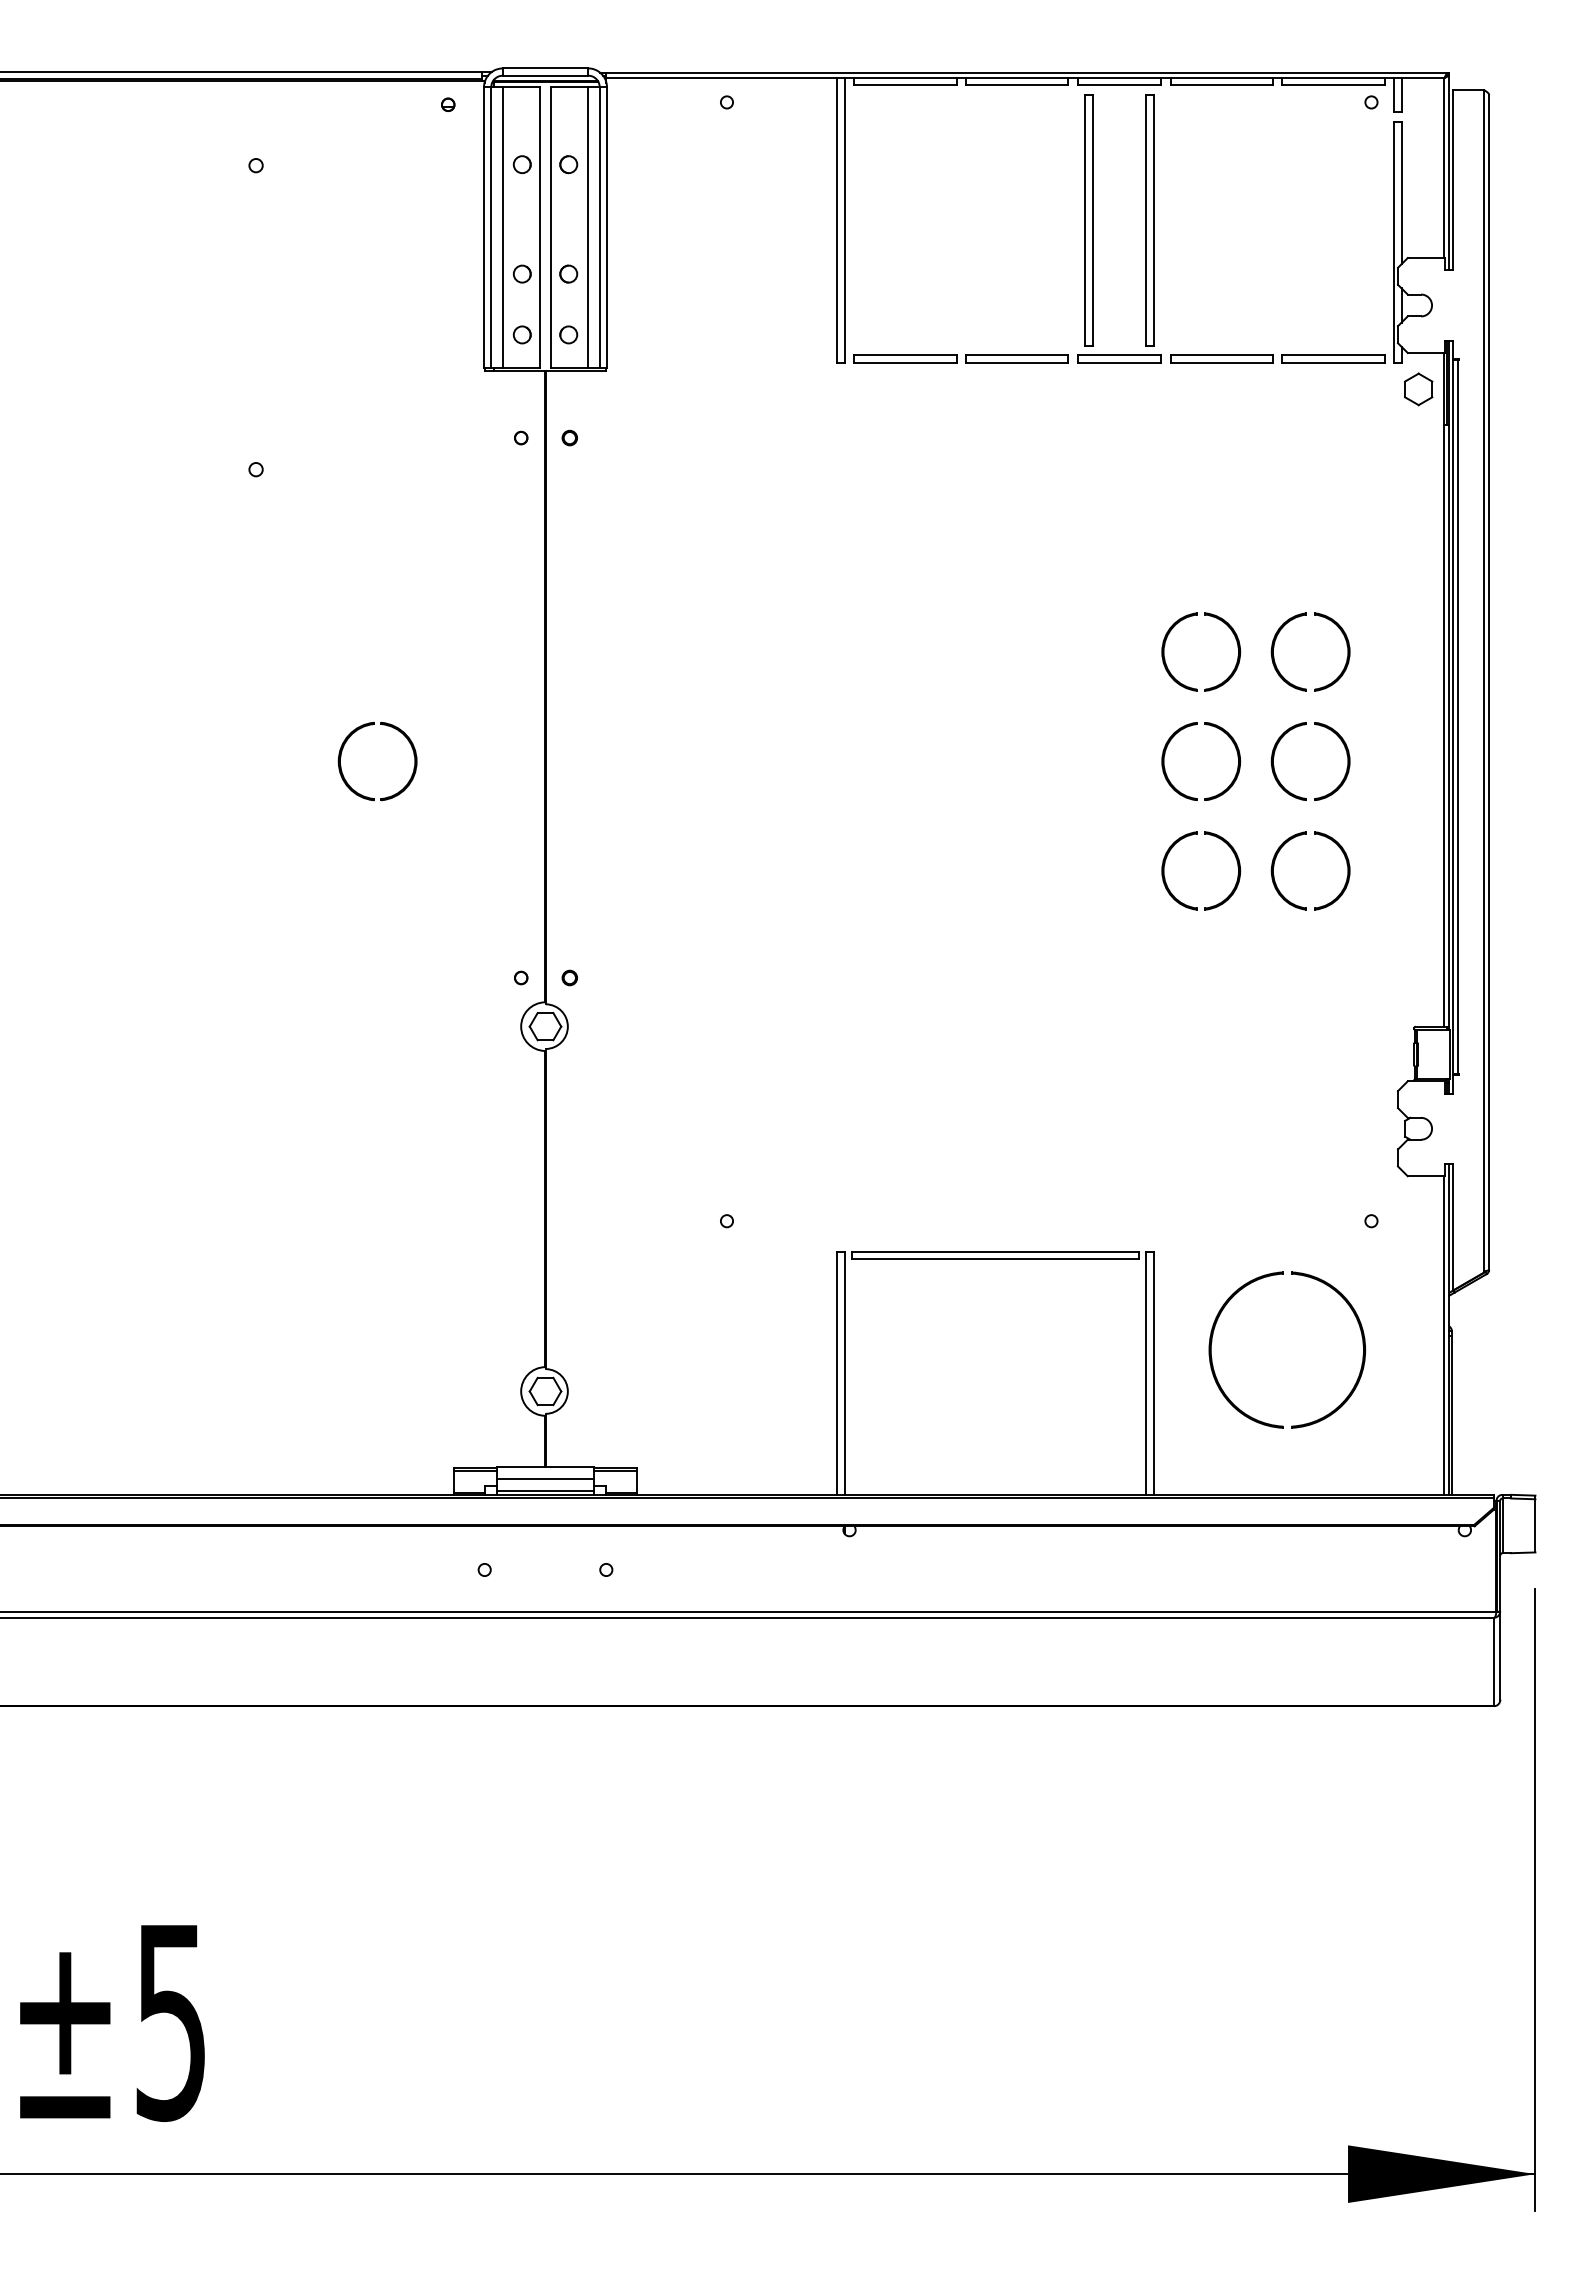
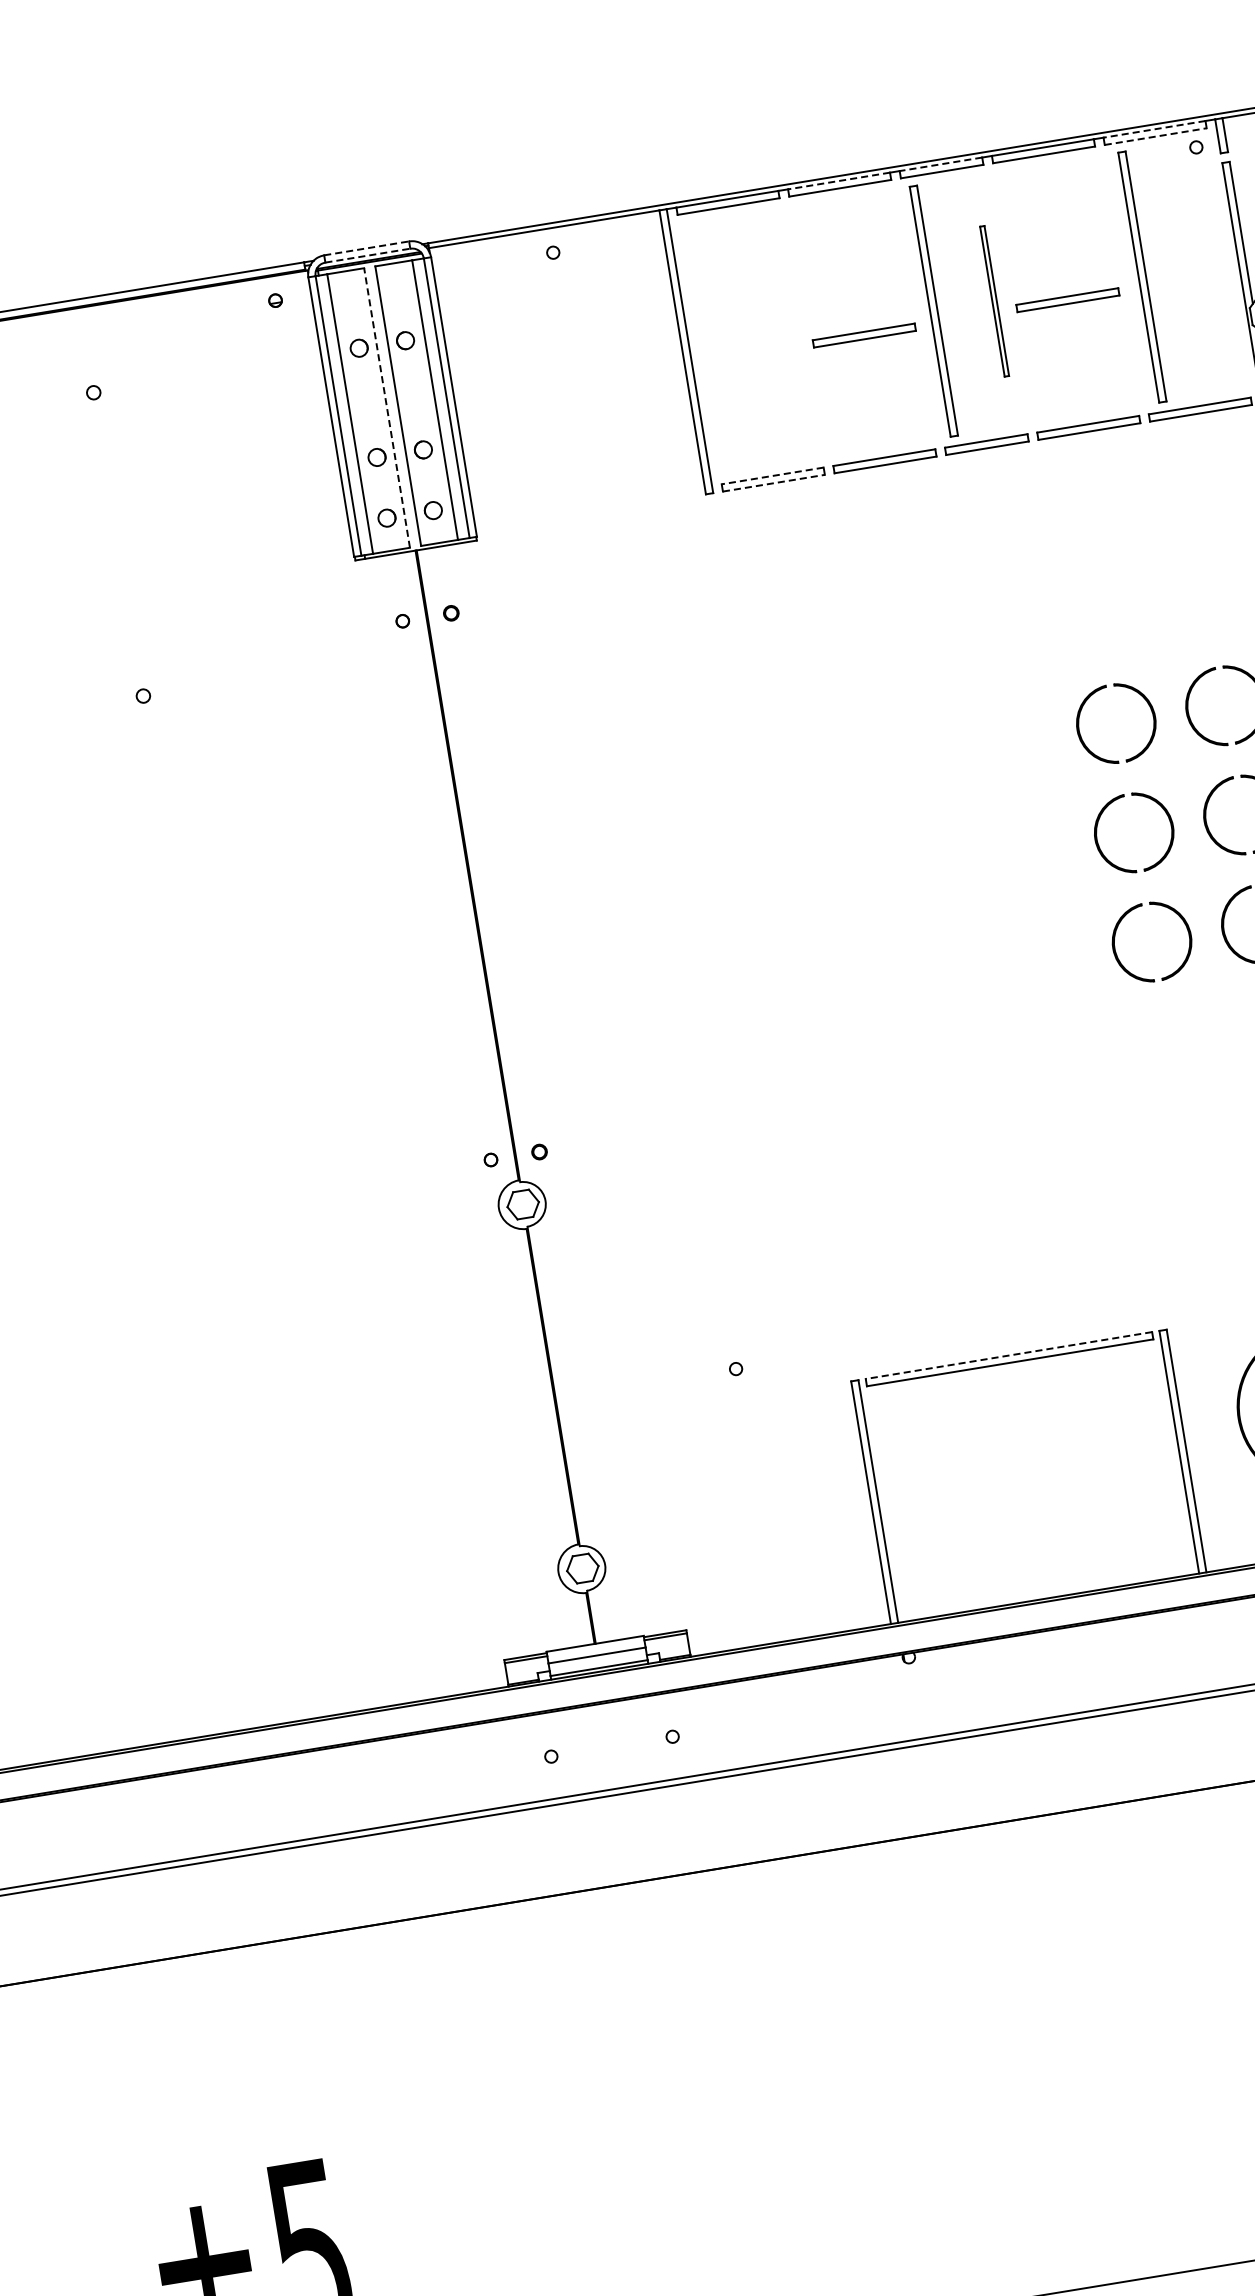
line: (545, 68) -> (366, 248), solid -> dashed
line: (545, 75) -> (367, 255), solid -> dashed
line: (1016, 78) -> (838, 181), solid -> dashed
line: (1119, 78) -> (941, 164), solid -> dashed
line: (1333, 78) -> (1154, 129), solid -> dashed
line: (1334, 85) -> (1156, 136), solid -> dashed
part: (1149, 220) -> (994, 301), size x0.6
part: (1297, 220) -> (1141, 277), added
line: (539, 226) -> (386, 407), solid -> dashed
part: (1221, 230) -> (1067, 299), added
part: (1016, 232) -> (863, 335), added
line: (904, 355) -> (771, 476), solid -> dashed
line: (905, 362) -> (773, 483), solid -> dashed
part: (350, 737) -> (281, 947), removed
line: (995, 1251) -> (1008, 1355), solid -> dashed

